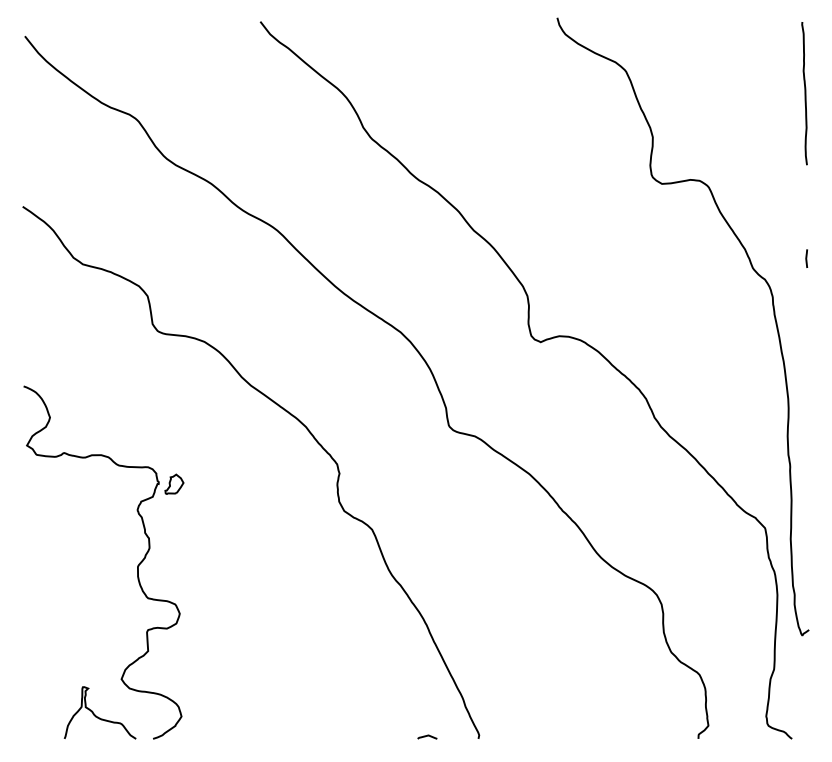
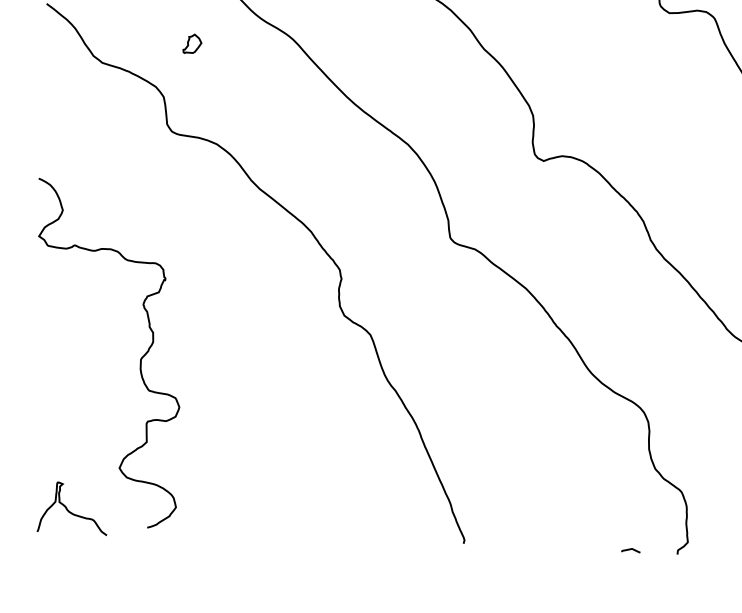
part: (174, 483) -> (192, 43), moved
curve: (98, 716) -> (71, 511), moved
curve: (427, 736) -> (631, 549), moved

